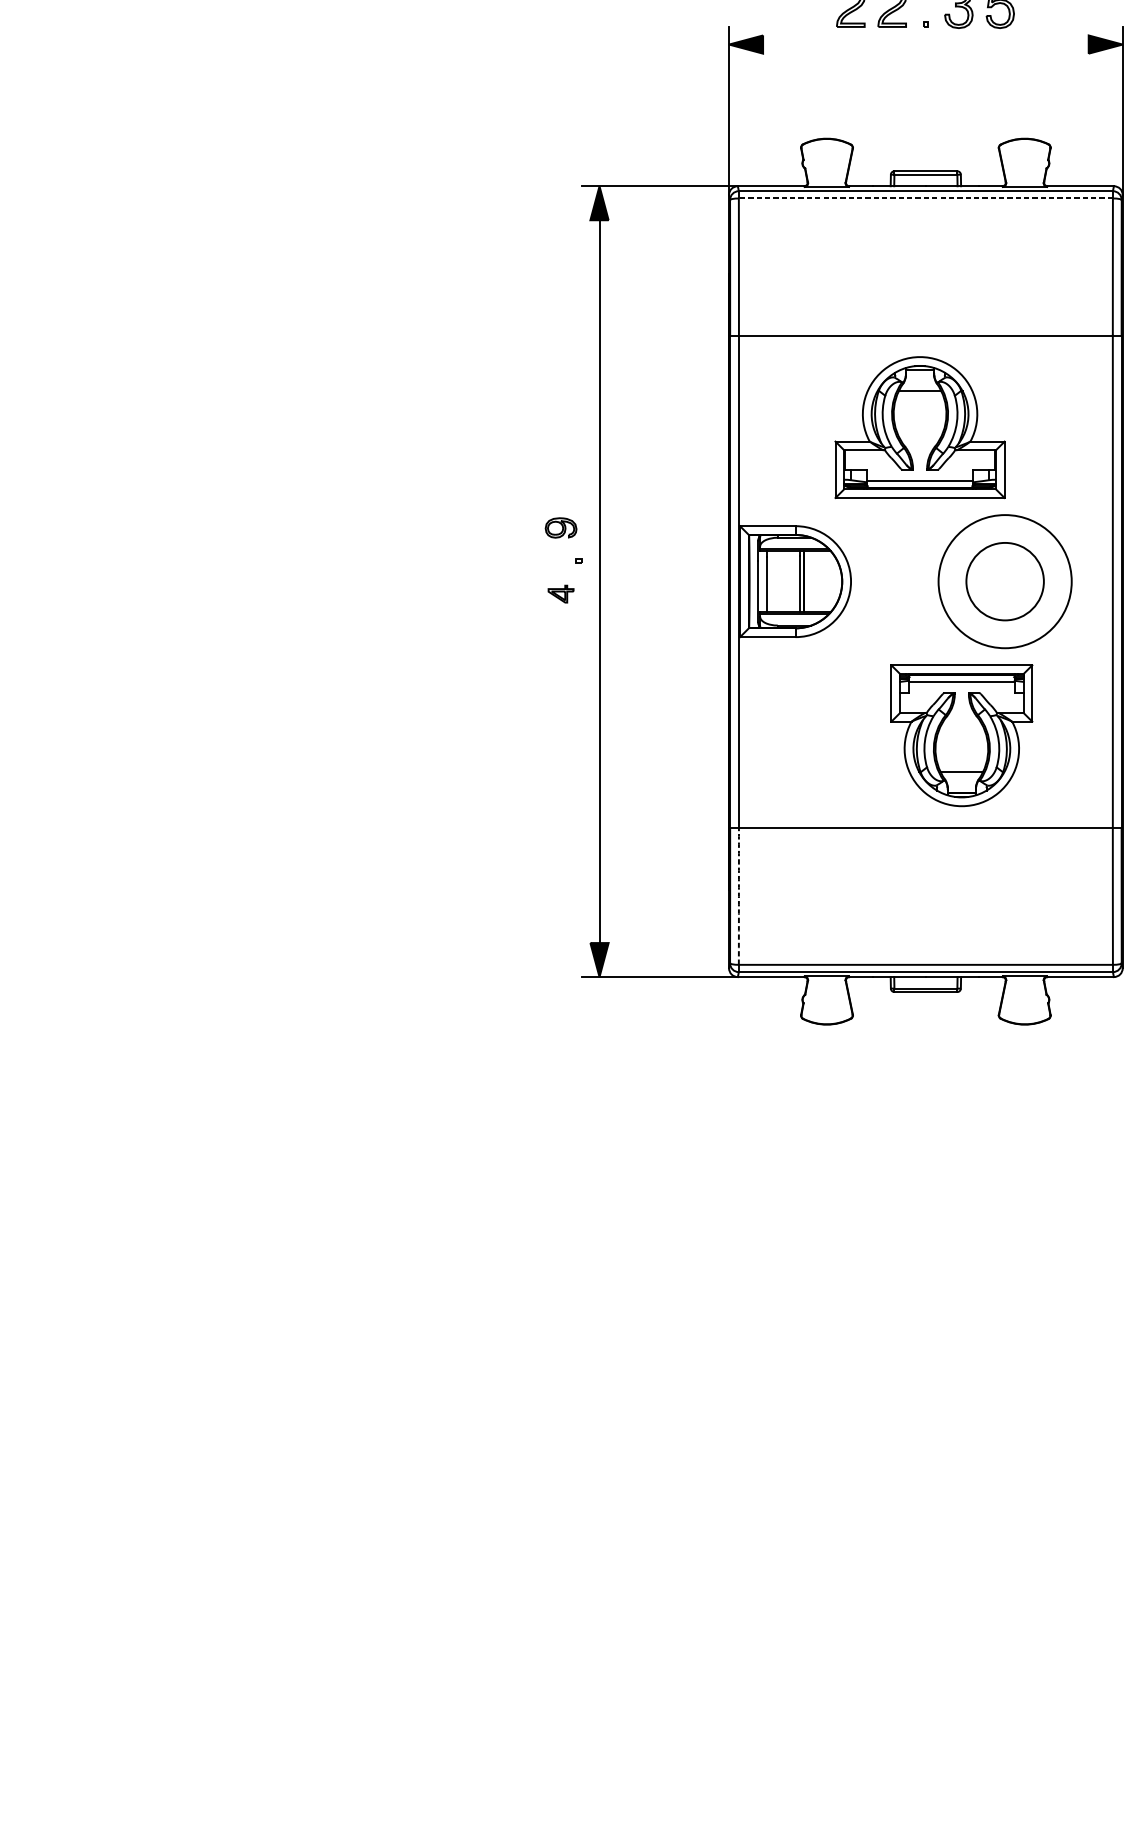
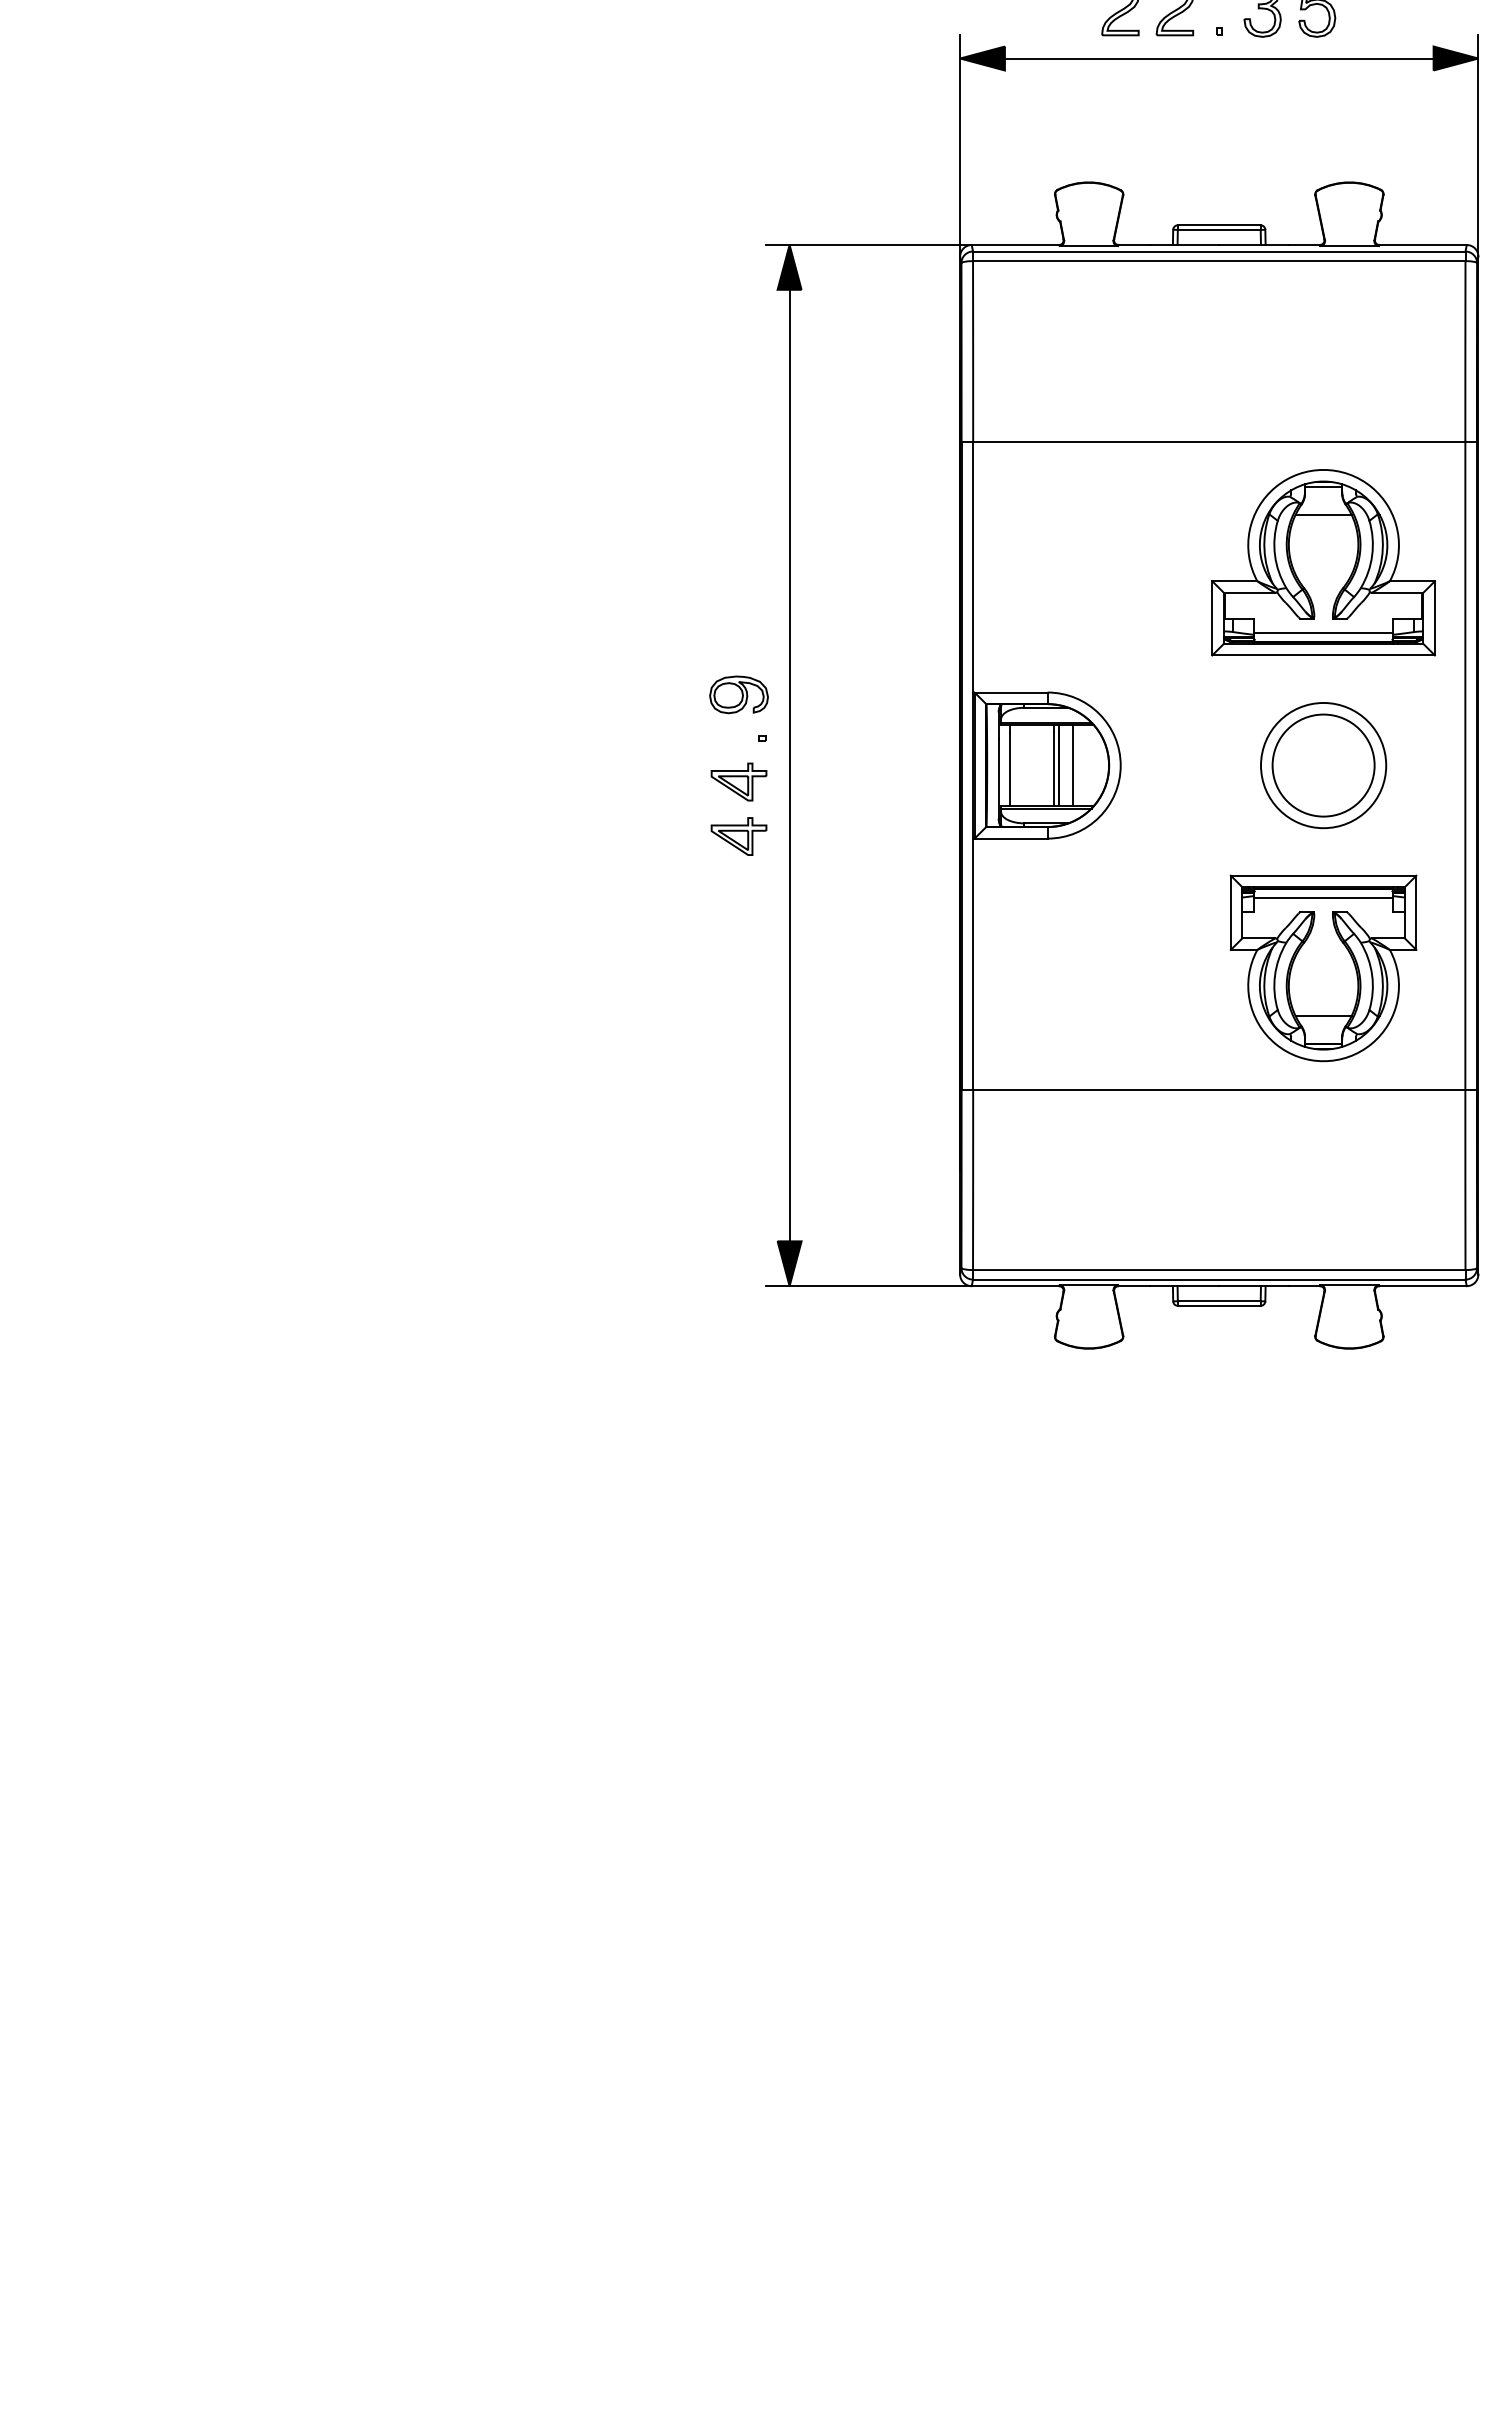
line: (925, 44) -> (1218, 58), added
line: (925, 198) -> (1218, 261), dashed -> solid
part: (919, 427) -> (1323, 562), moved
part: (560, 527) -> (738, 694), size x1.43
line: (814, 581) -> (1072, 765), added
circle: (1005, 581) -> (1323, 765), size x0.71
part: (560, 593) -> (738, 781), size x1.67
part: (560, 635) -> (738, 836), added
part: (961, 735) -> (1323, 968), moved
arc: (739, 896) -> (973, 1179), dashed -> solid

